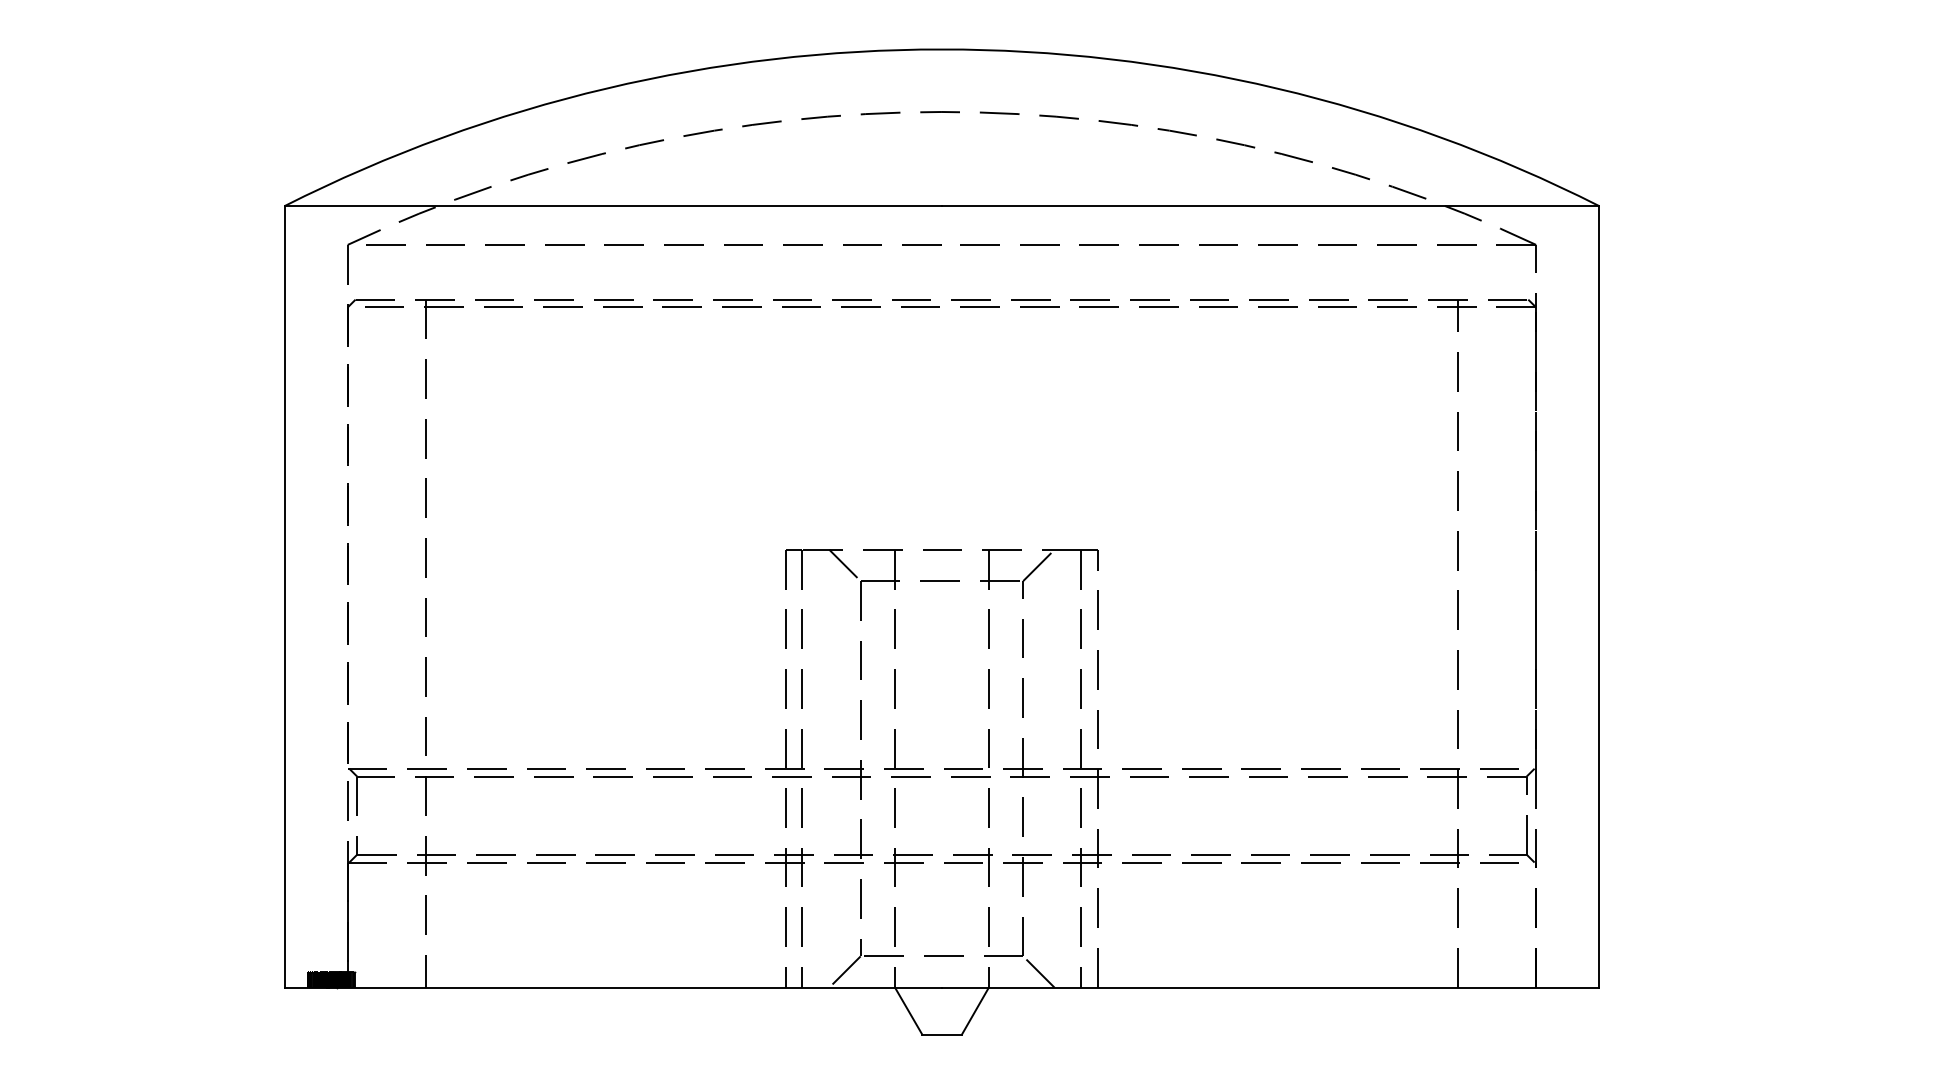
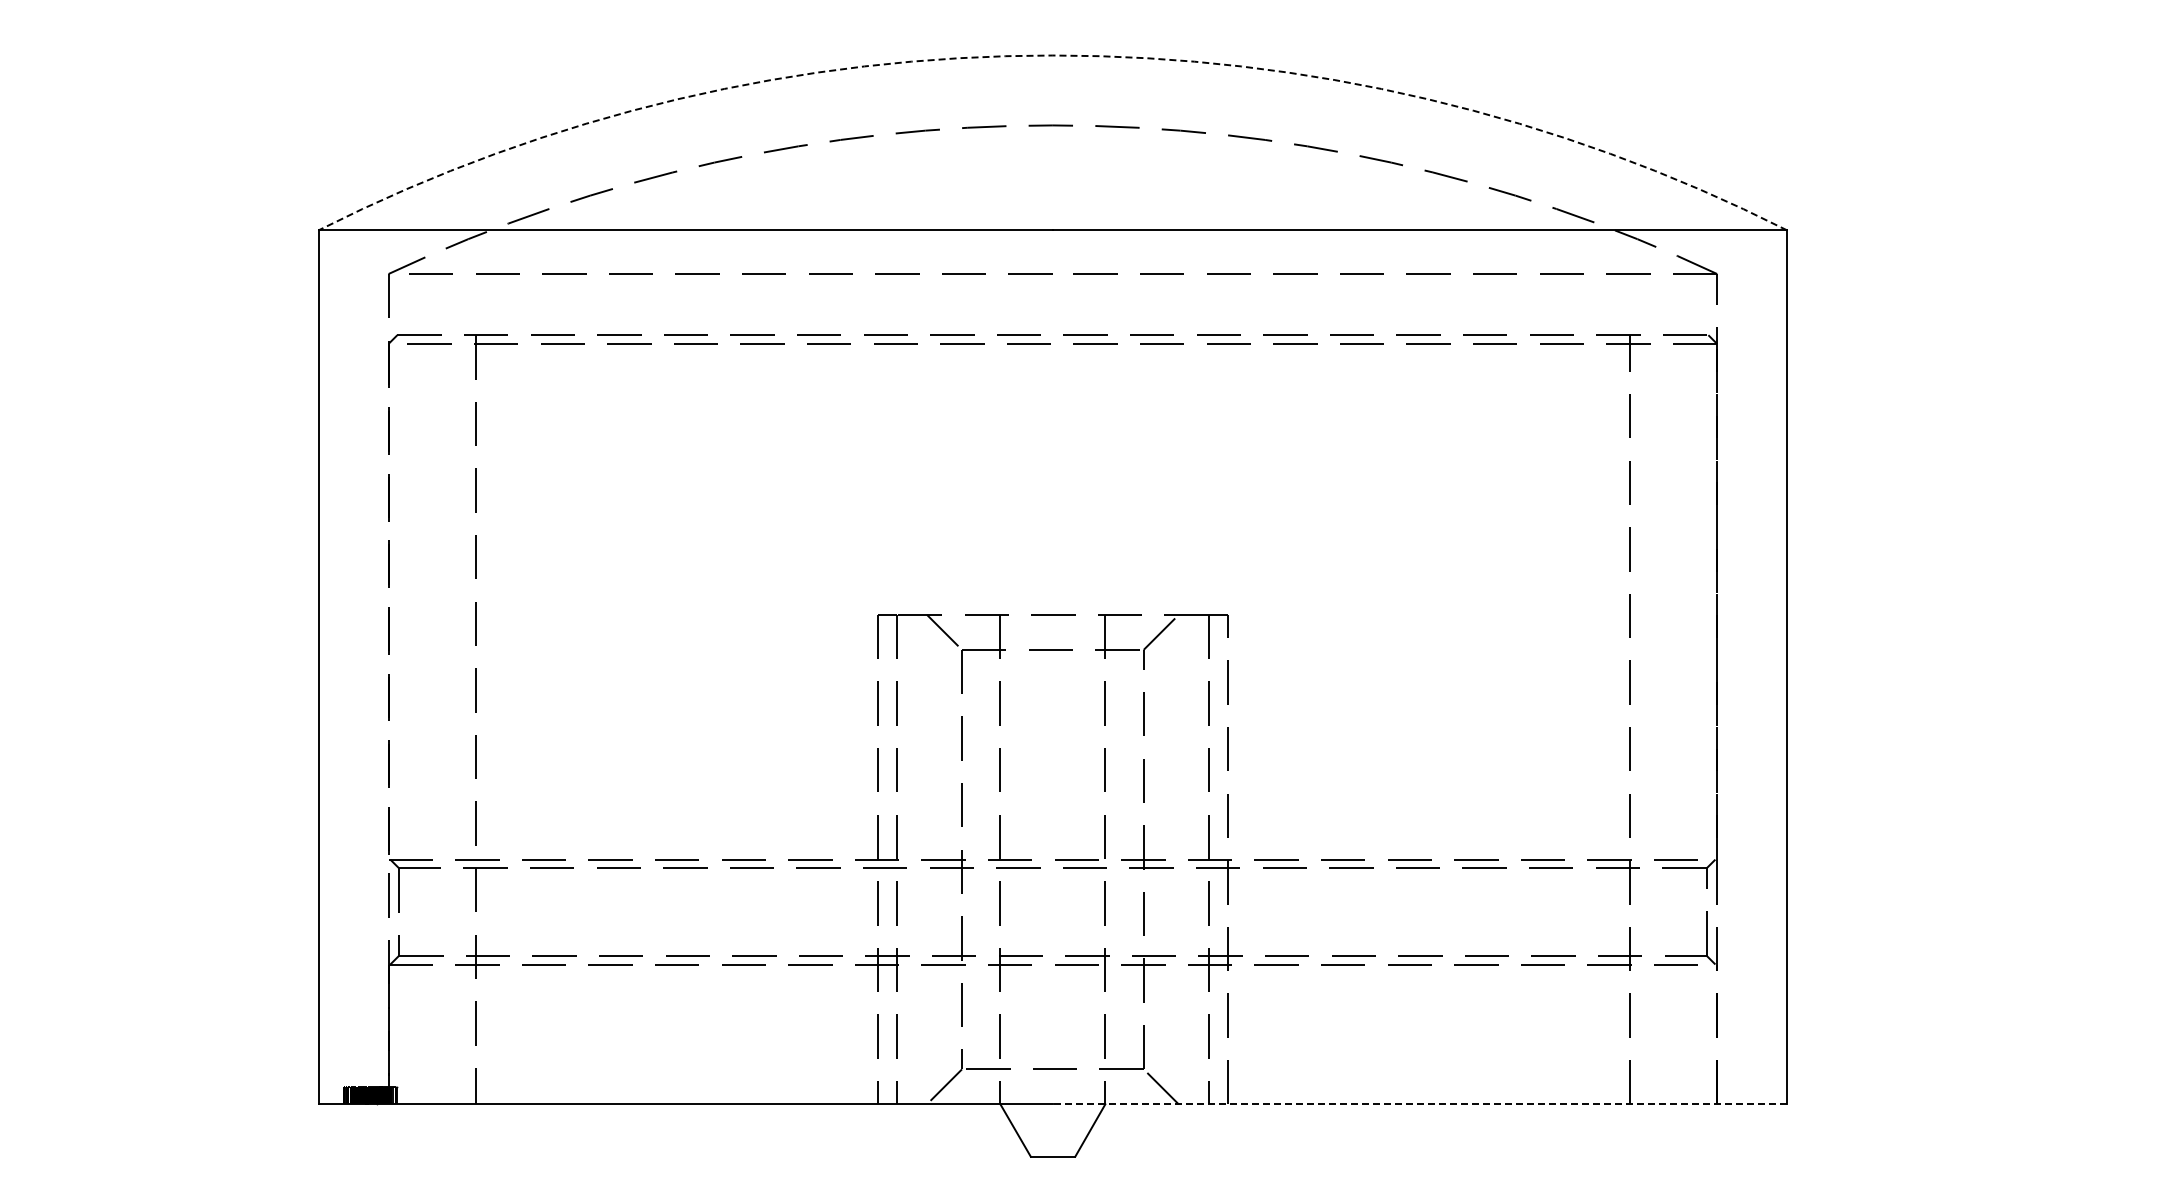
arc: (941, 49) -> (1052, 55), solid -> dashed
line: (1269, 987) -> (1419, 1104), solid -> dashed

